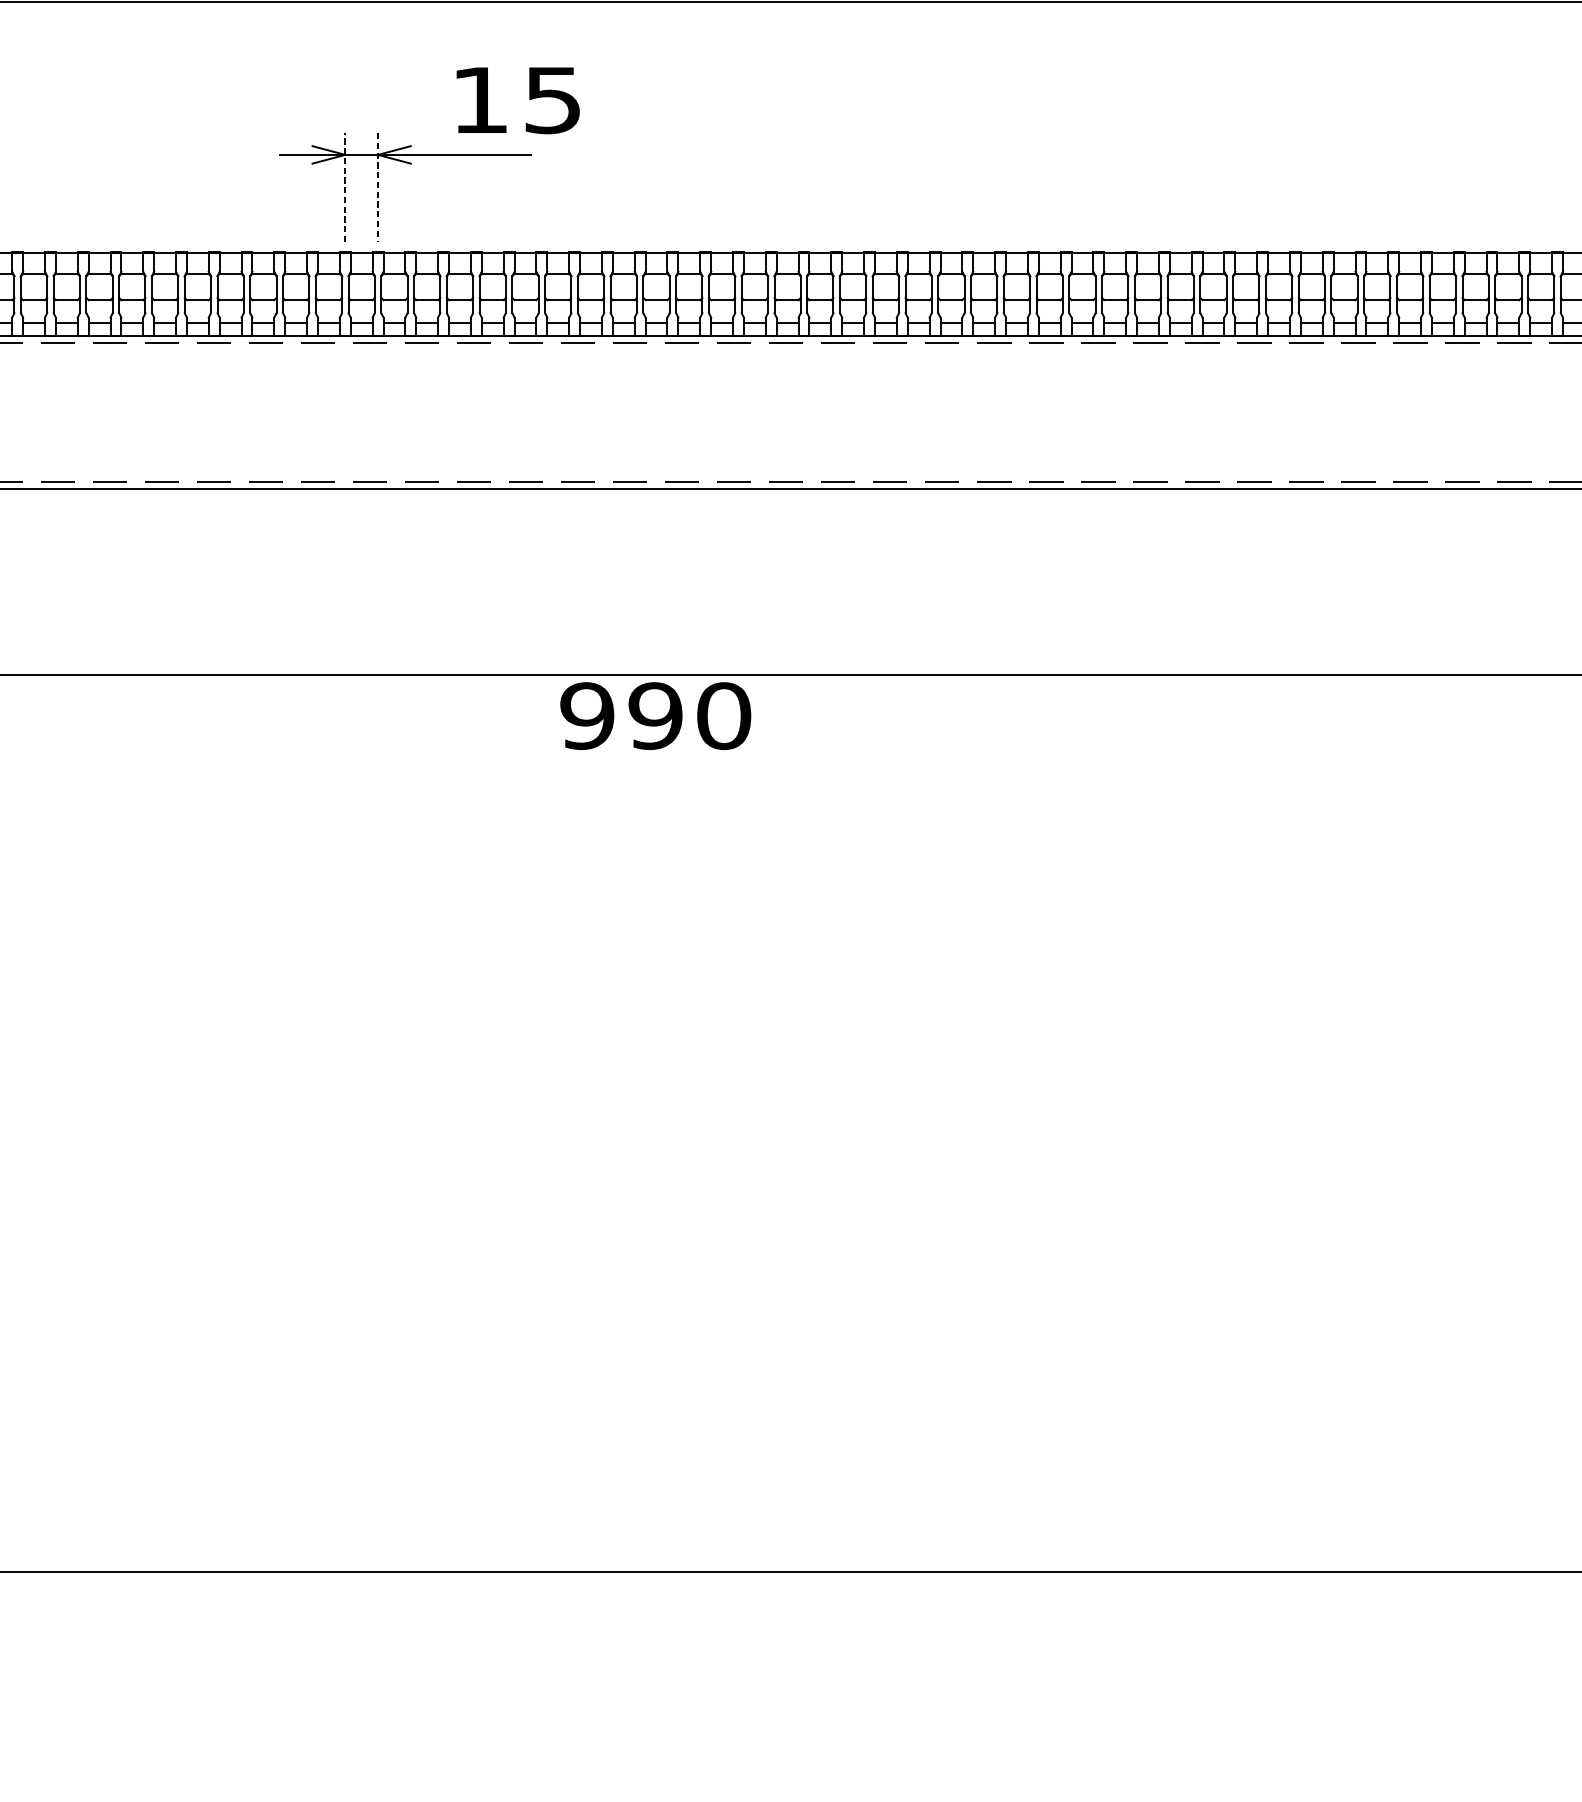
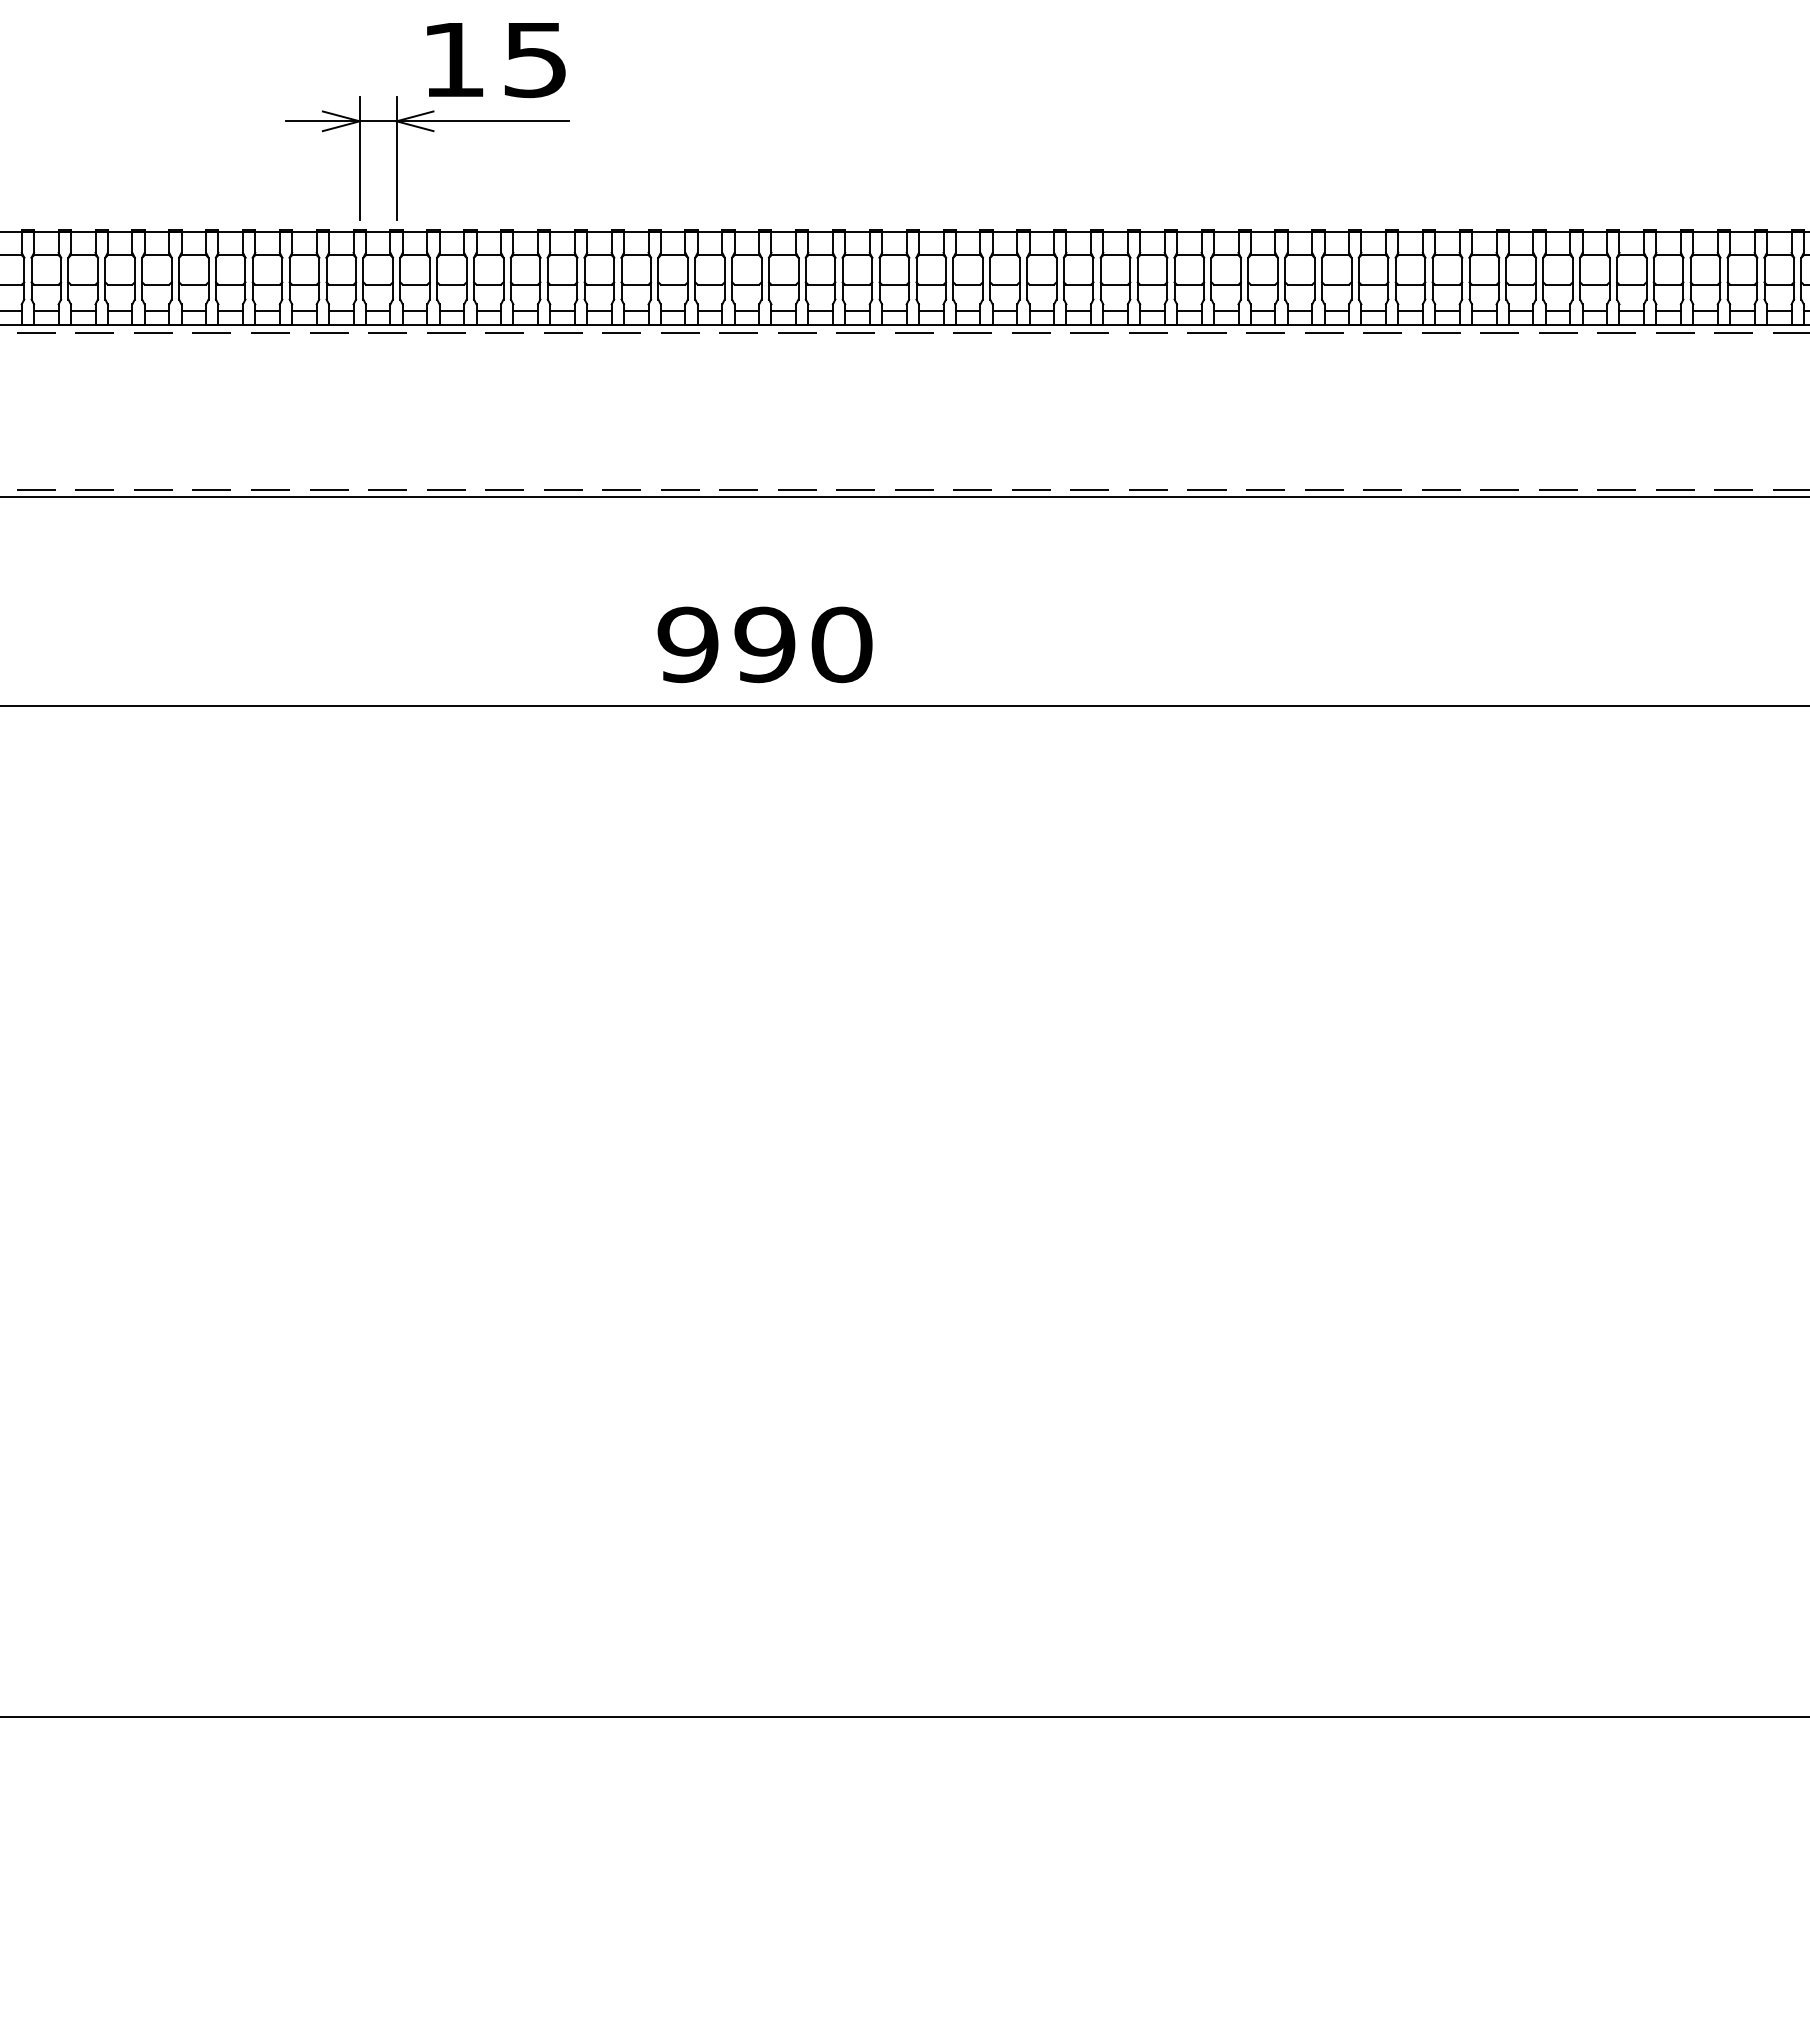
text: (518, 100) -> (496, 60), moved
line: (345, 187) -> (359, 157), dashed -> solid
line: (377, 187) -> (396, 158), dashed -> solid
text: (655, 715) -> (764, 644), moved

